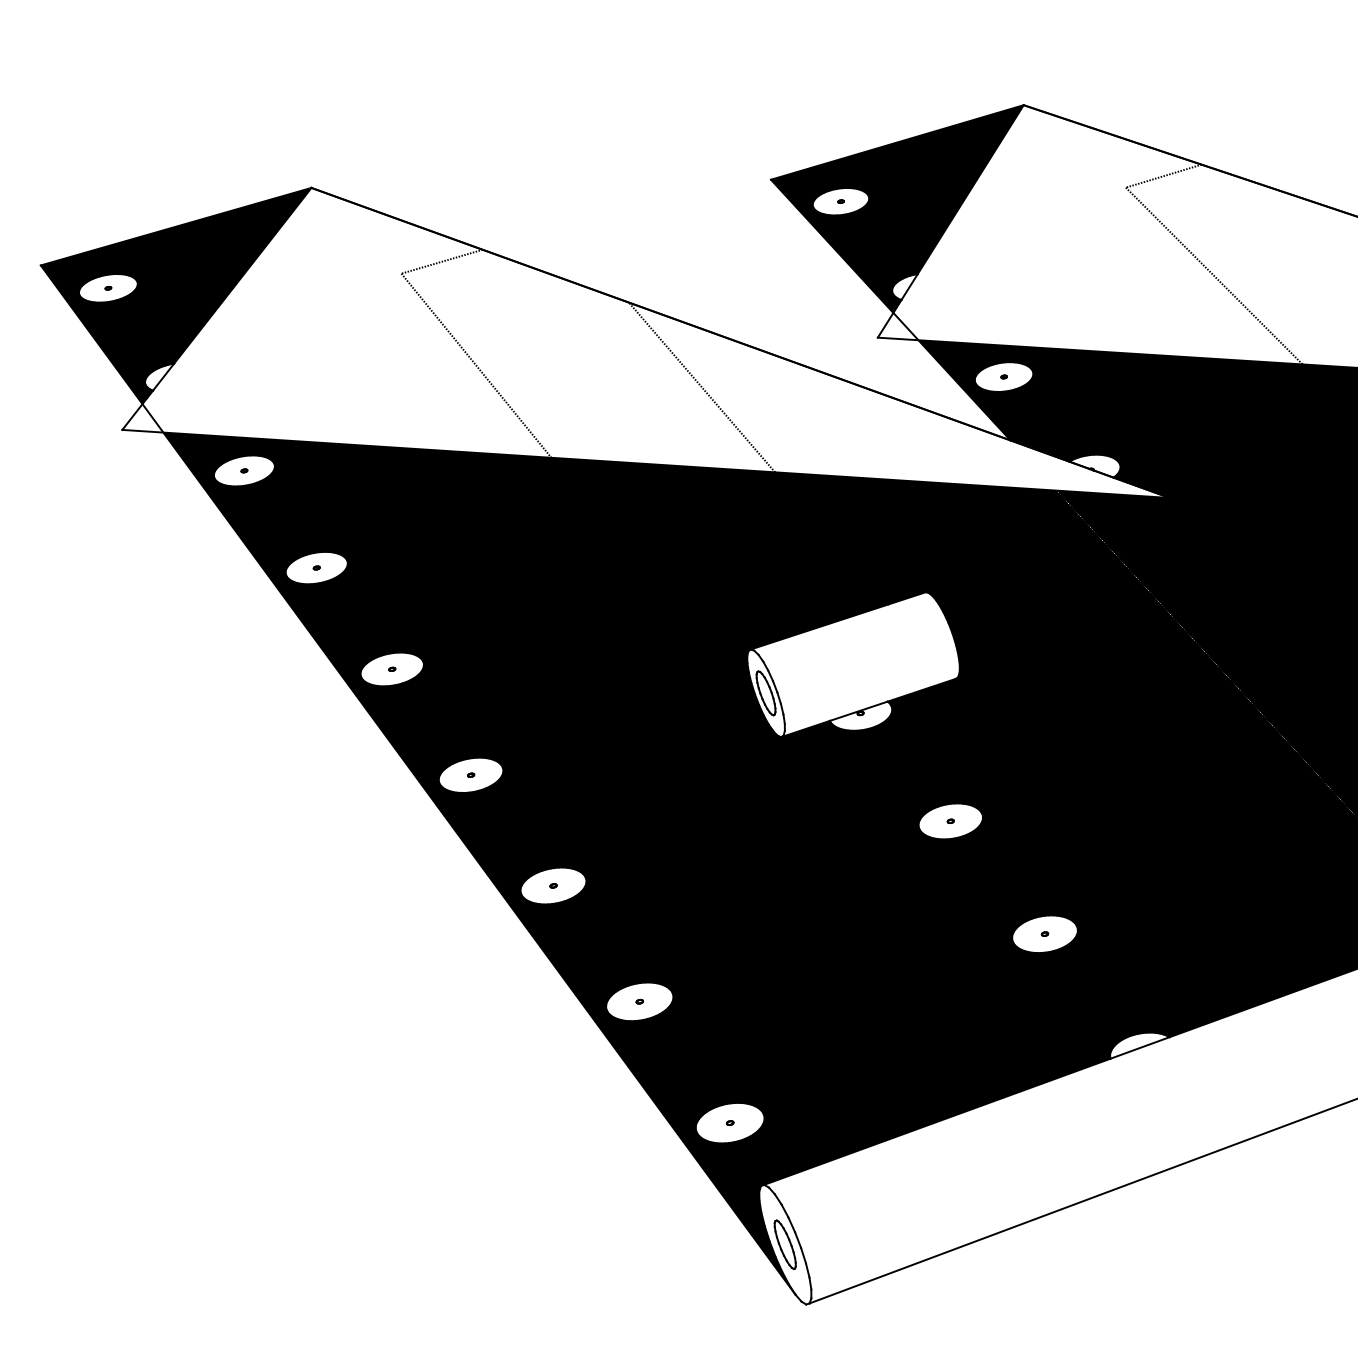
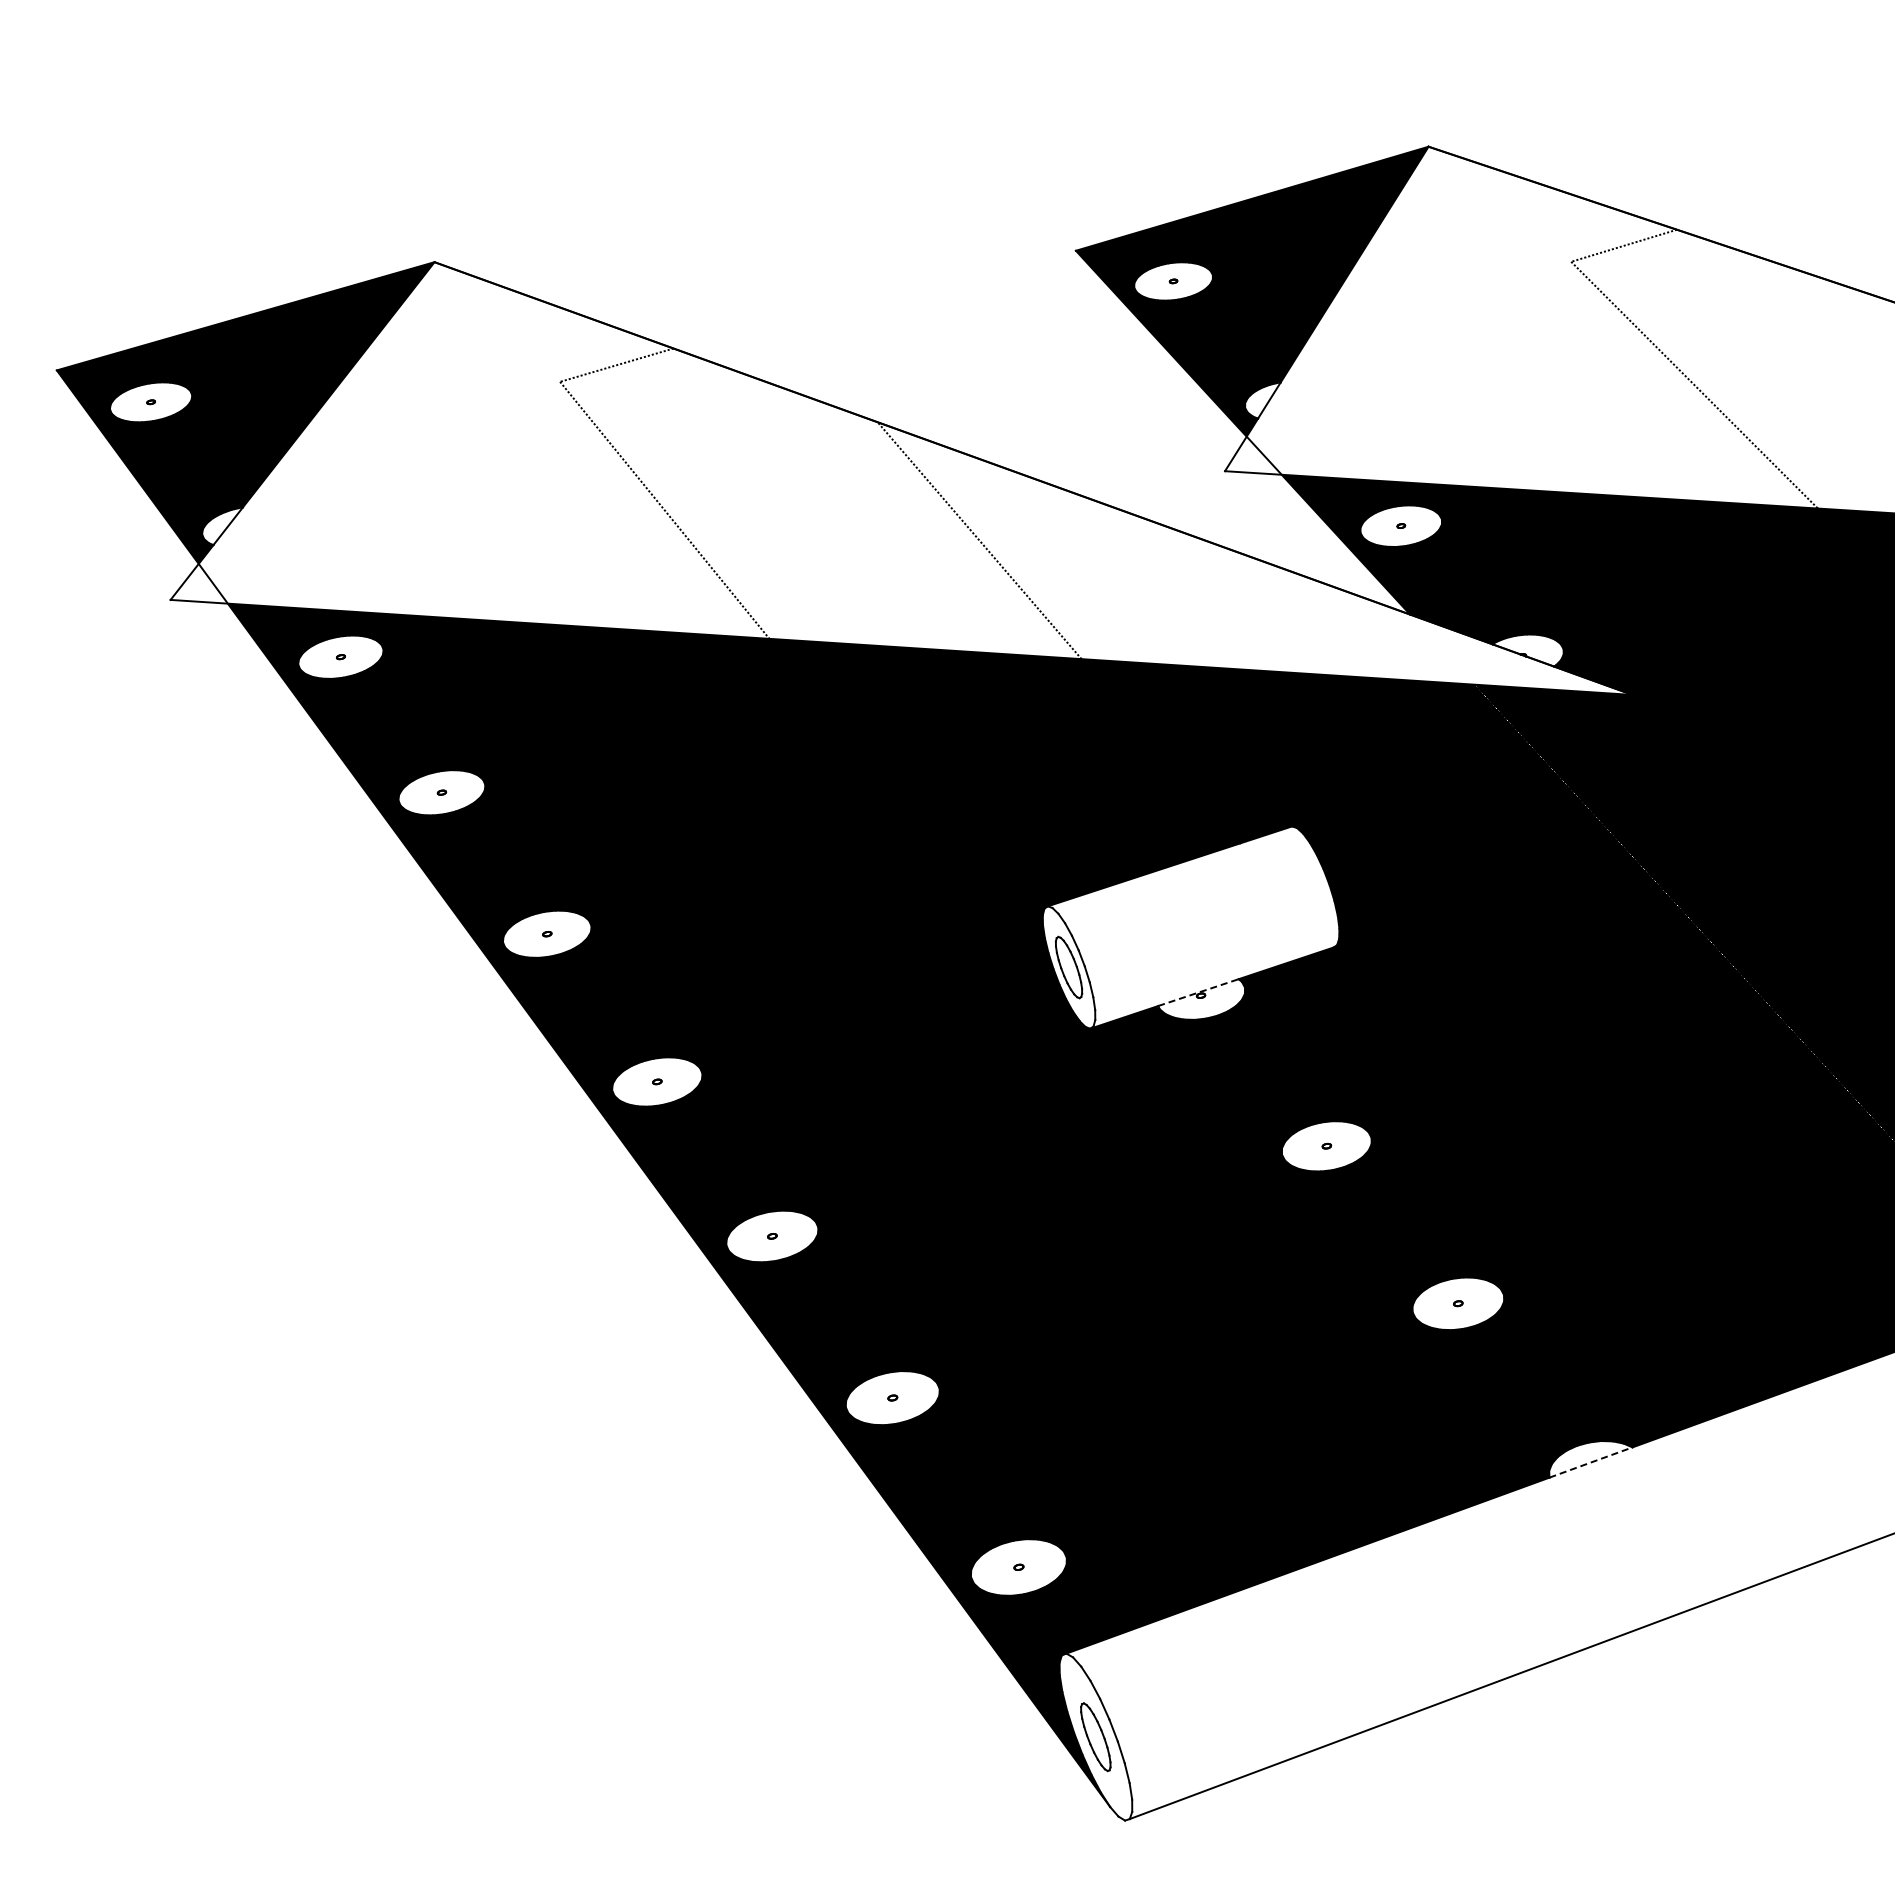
line: (858, 711) -> (1198, 992), solid -> dashed
line: (1140, 1047) -> (1591, 1462), solid -> dashed

